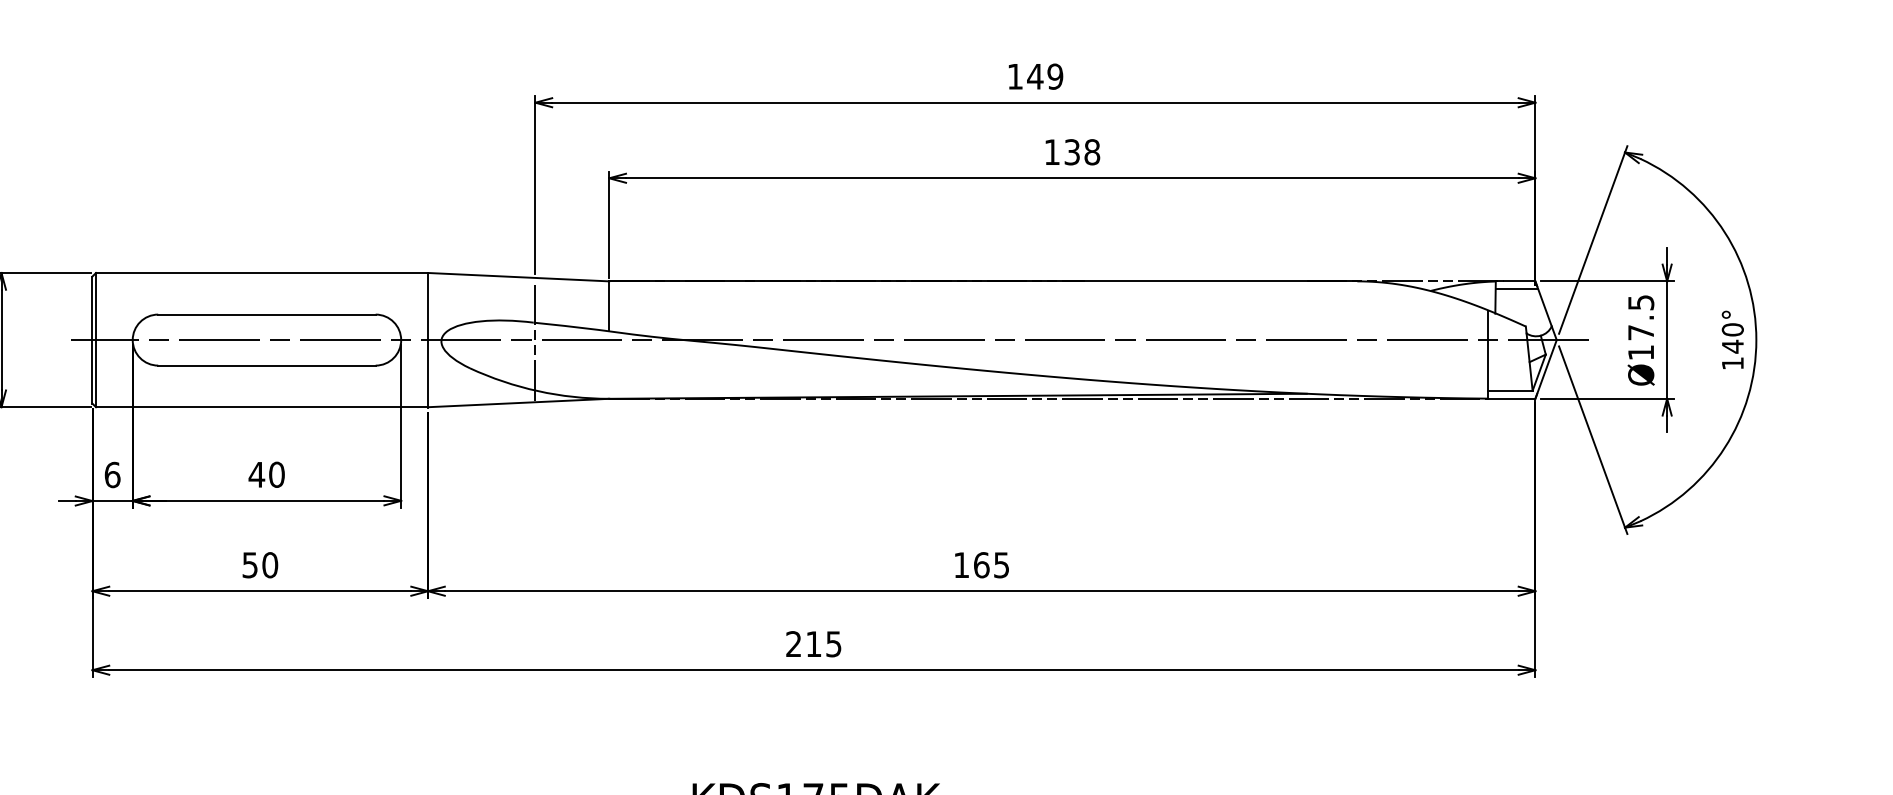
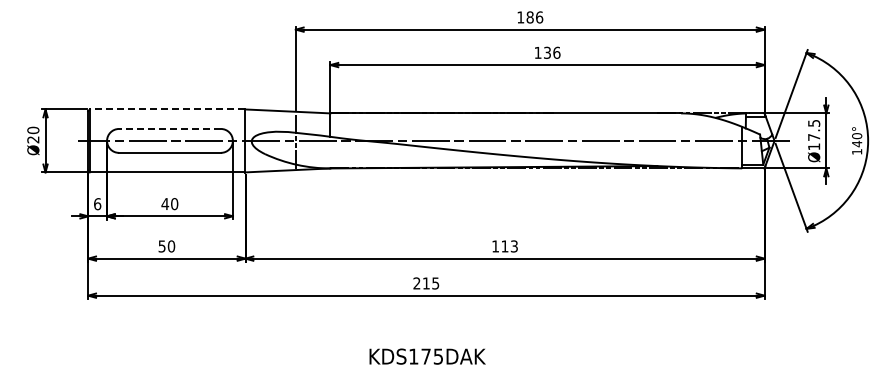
text: (1044, 76) -> (534, 17), 149 -> 186
text: (1091, 151) -> (556, 52), 138 -> 136
line: (261, 273) -> (167, 109), solid -> dashed
line: (265, 313) -> (169, 128), solid -> dashed
text: (991, 565) -> (509, 246), 165 -> 113

